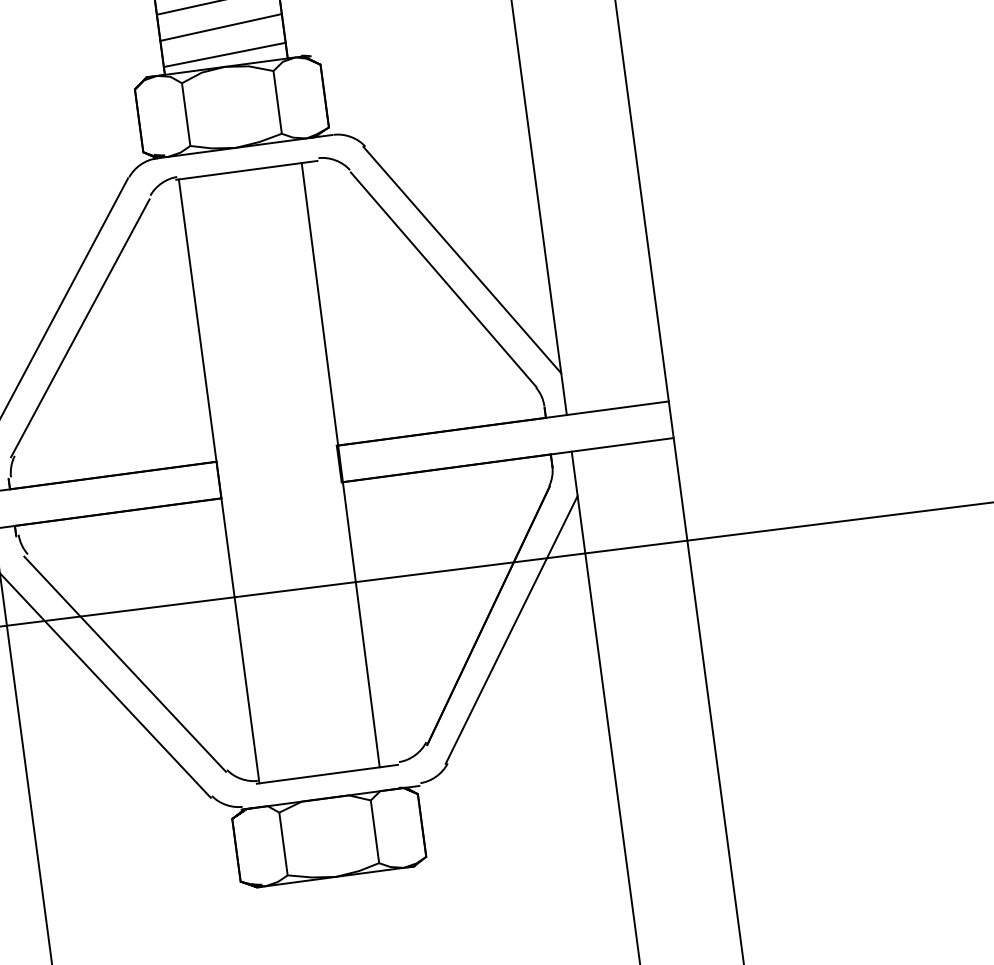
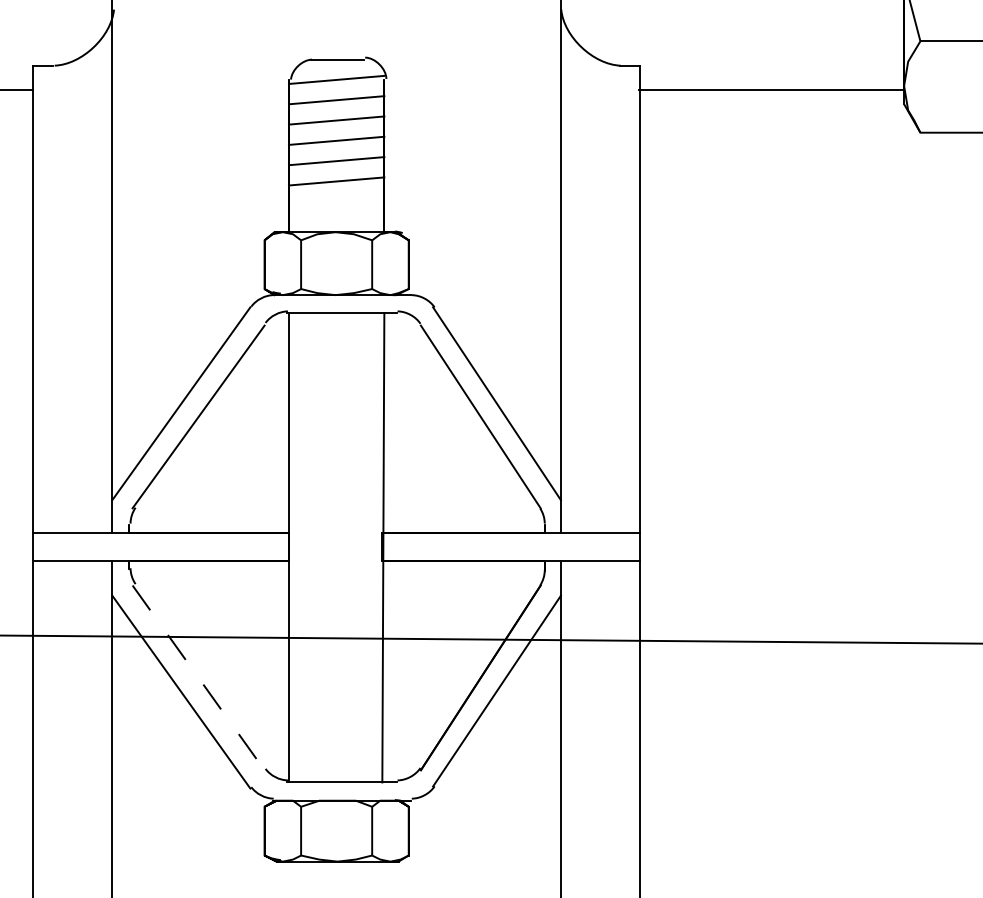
line: (220, 27) -> (336, 201), removed
line: (224, 55) -> (336, 223), removed
line: (124, 663) -> (198, 677), solid -> dashed

